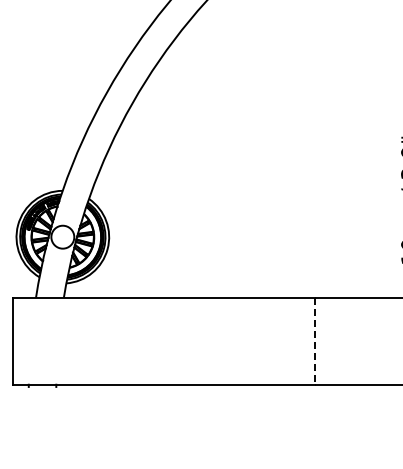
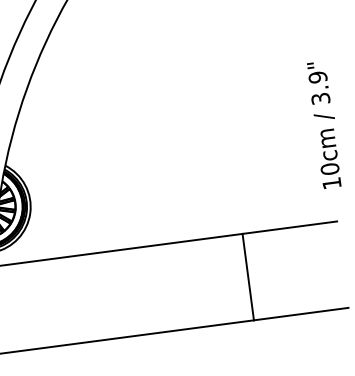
line: (315, 341) -> (248, 277), dashed -> solid

